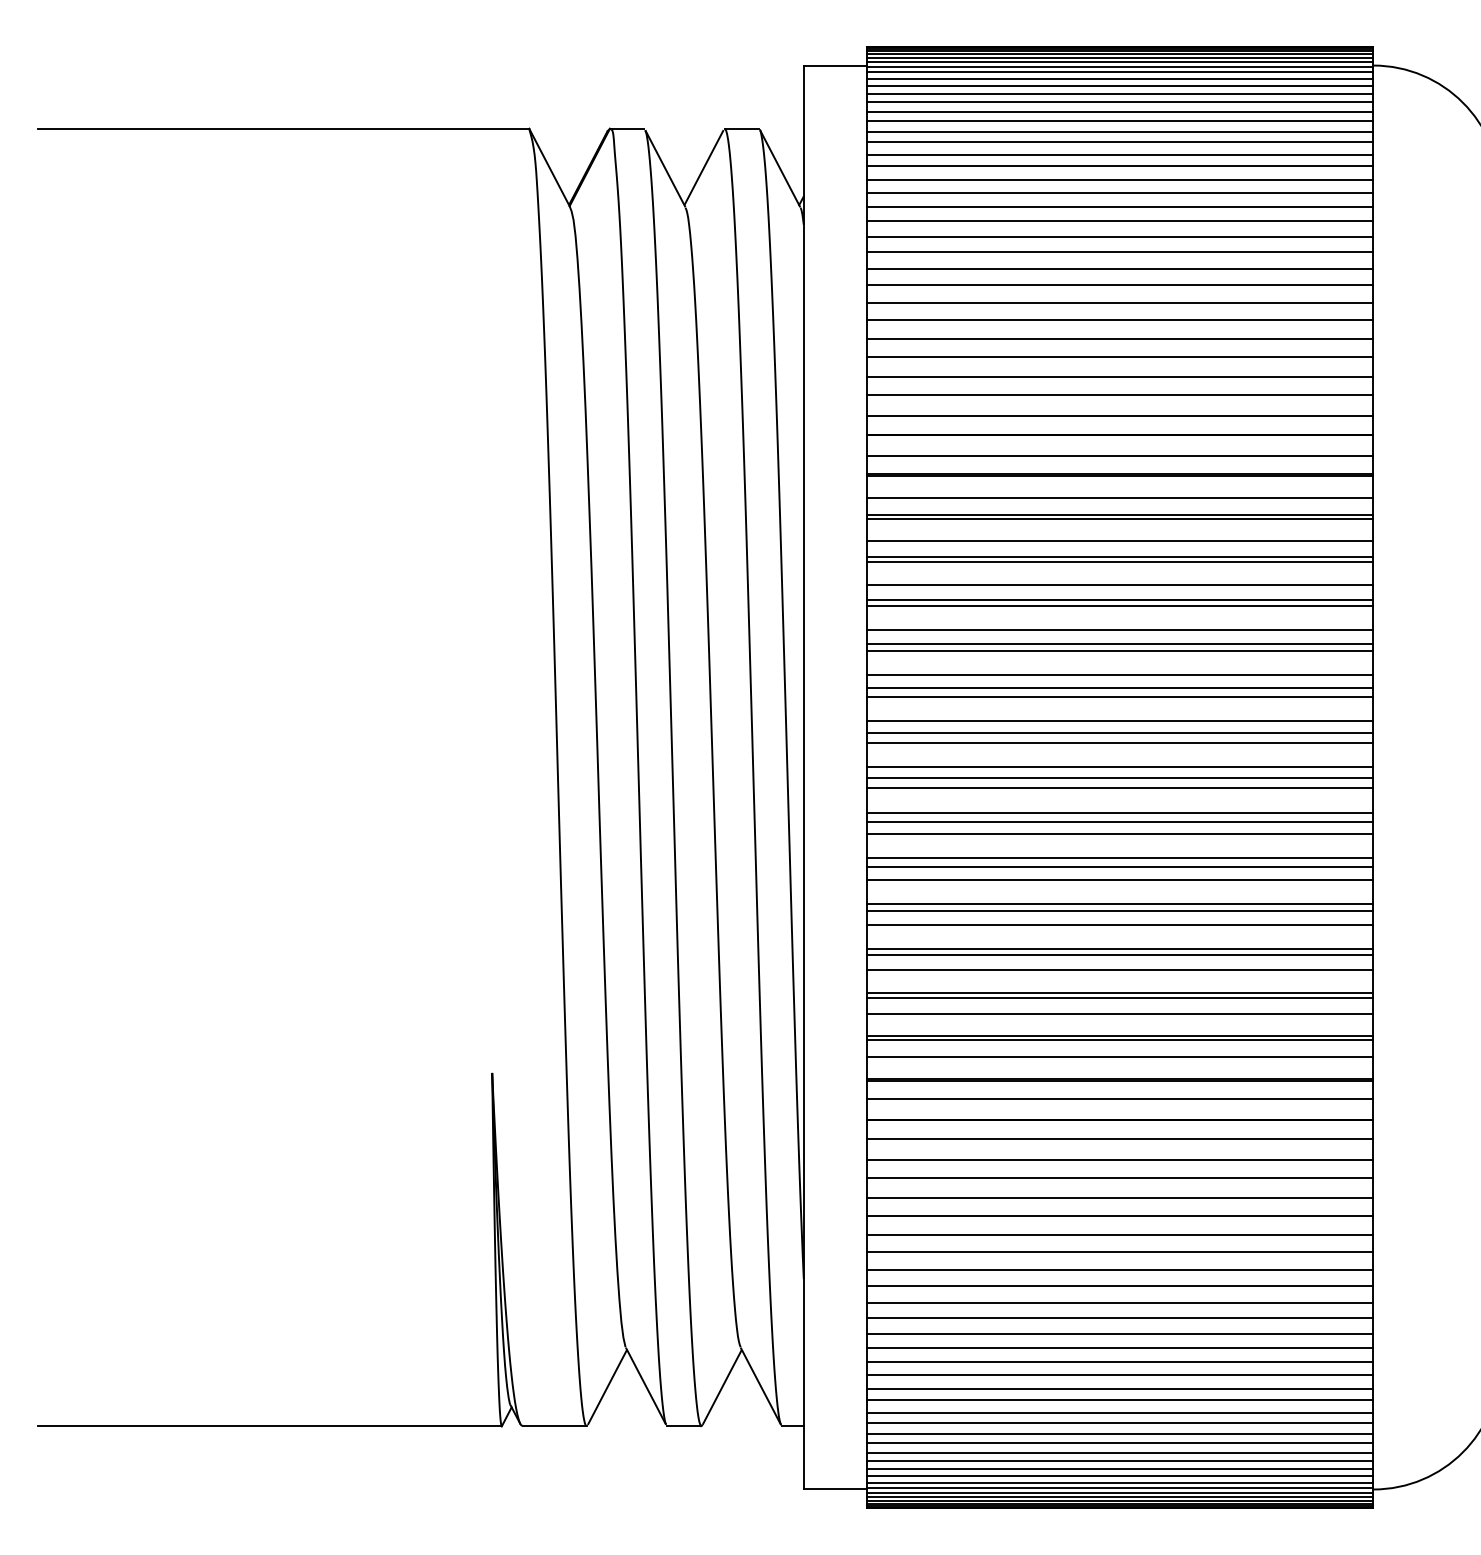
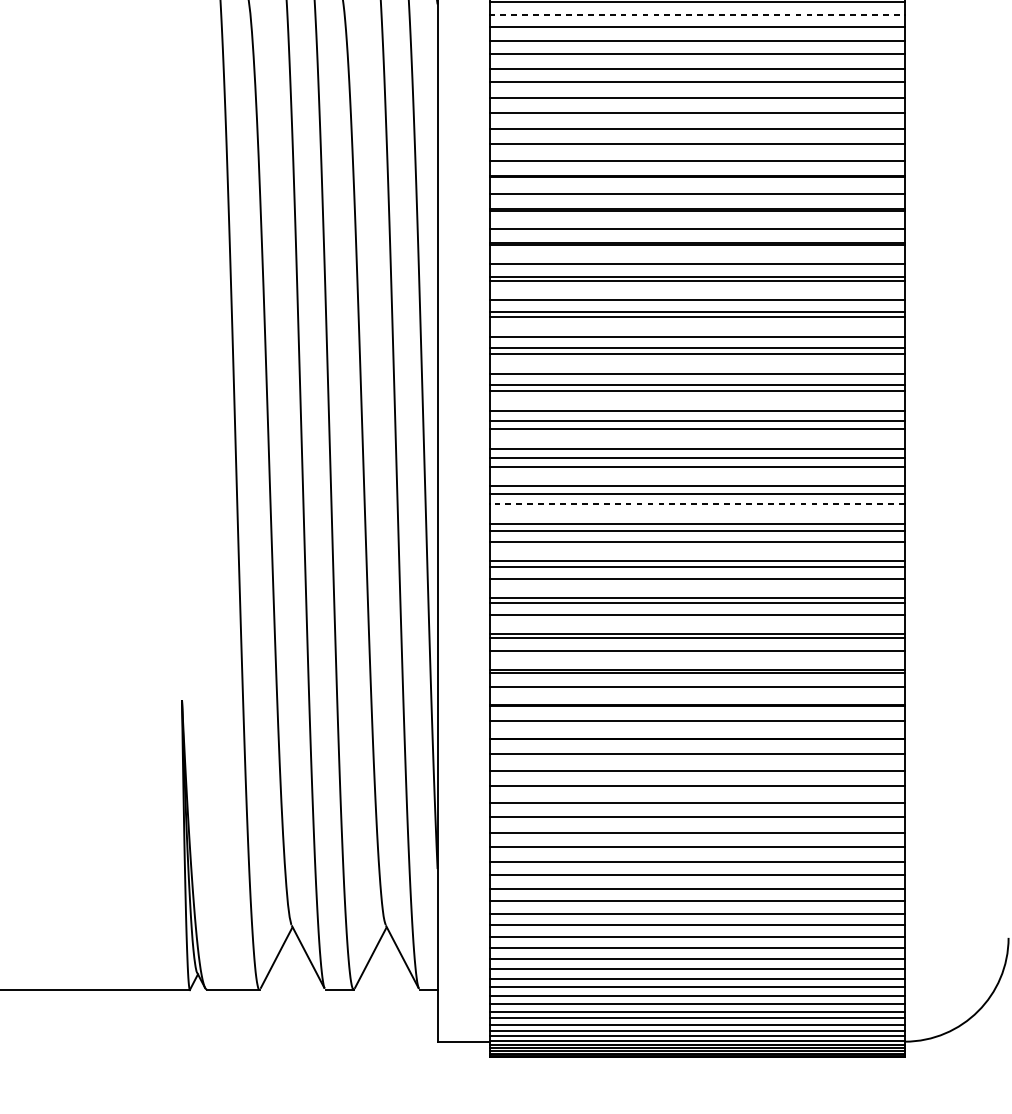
line: (1120, 237) -> (697, 14), solid -> dashed
line: (1119, 834) -> (696, 504), solid -> dashed

